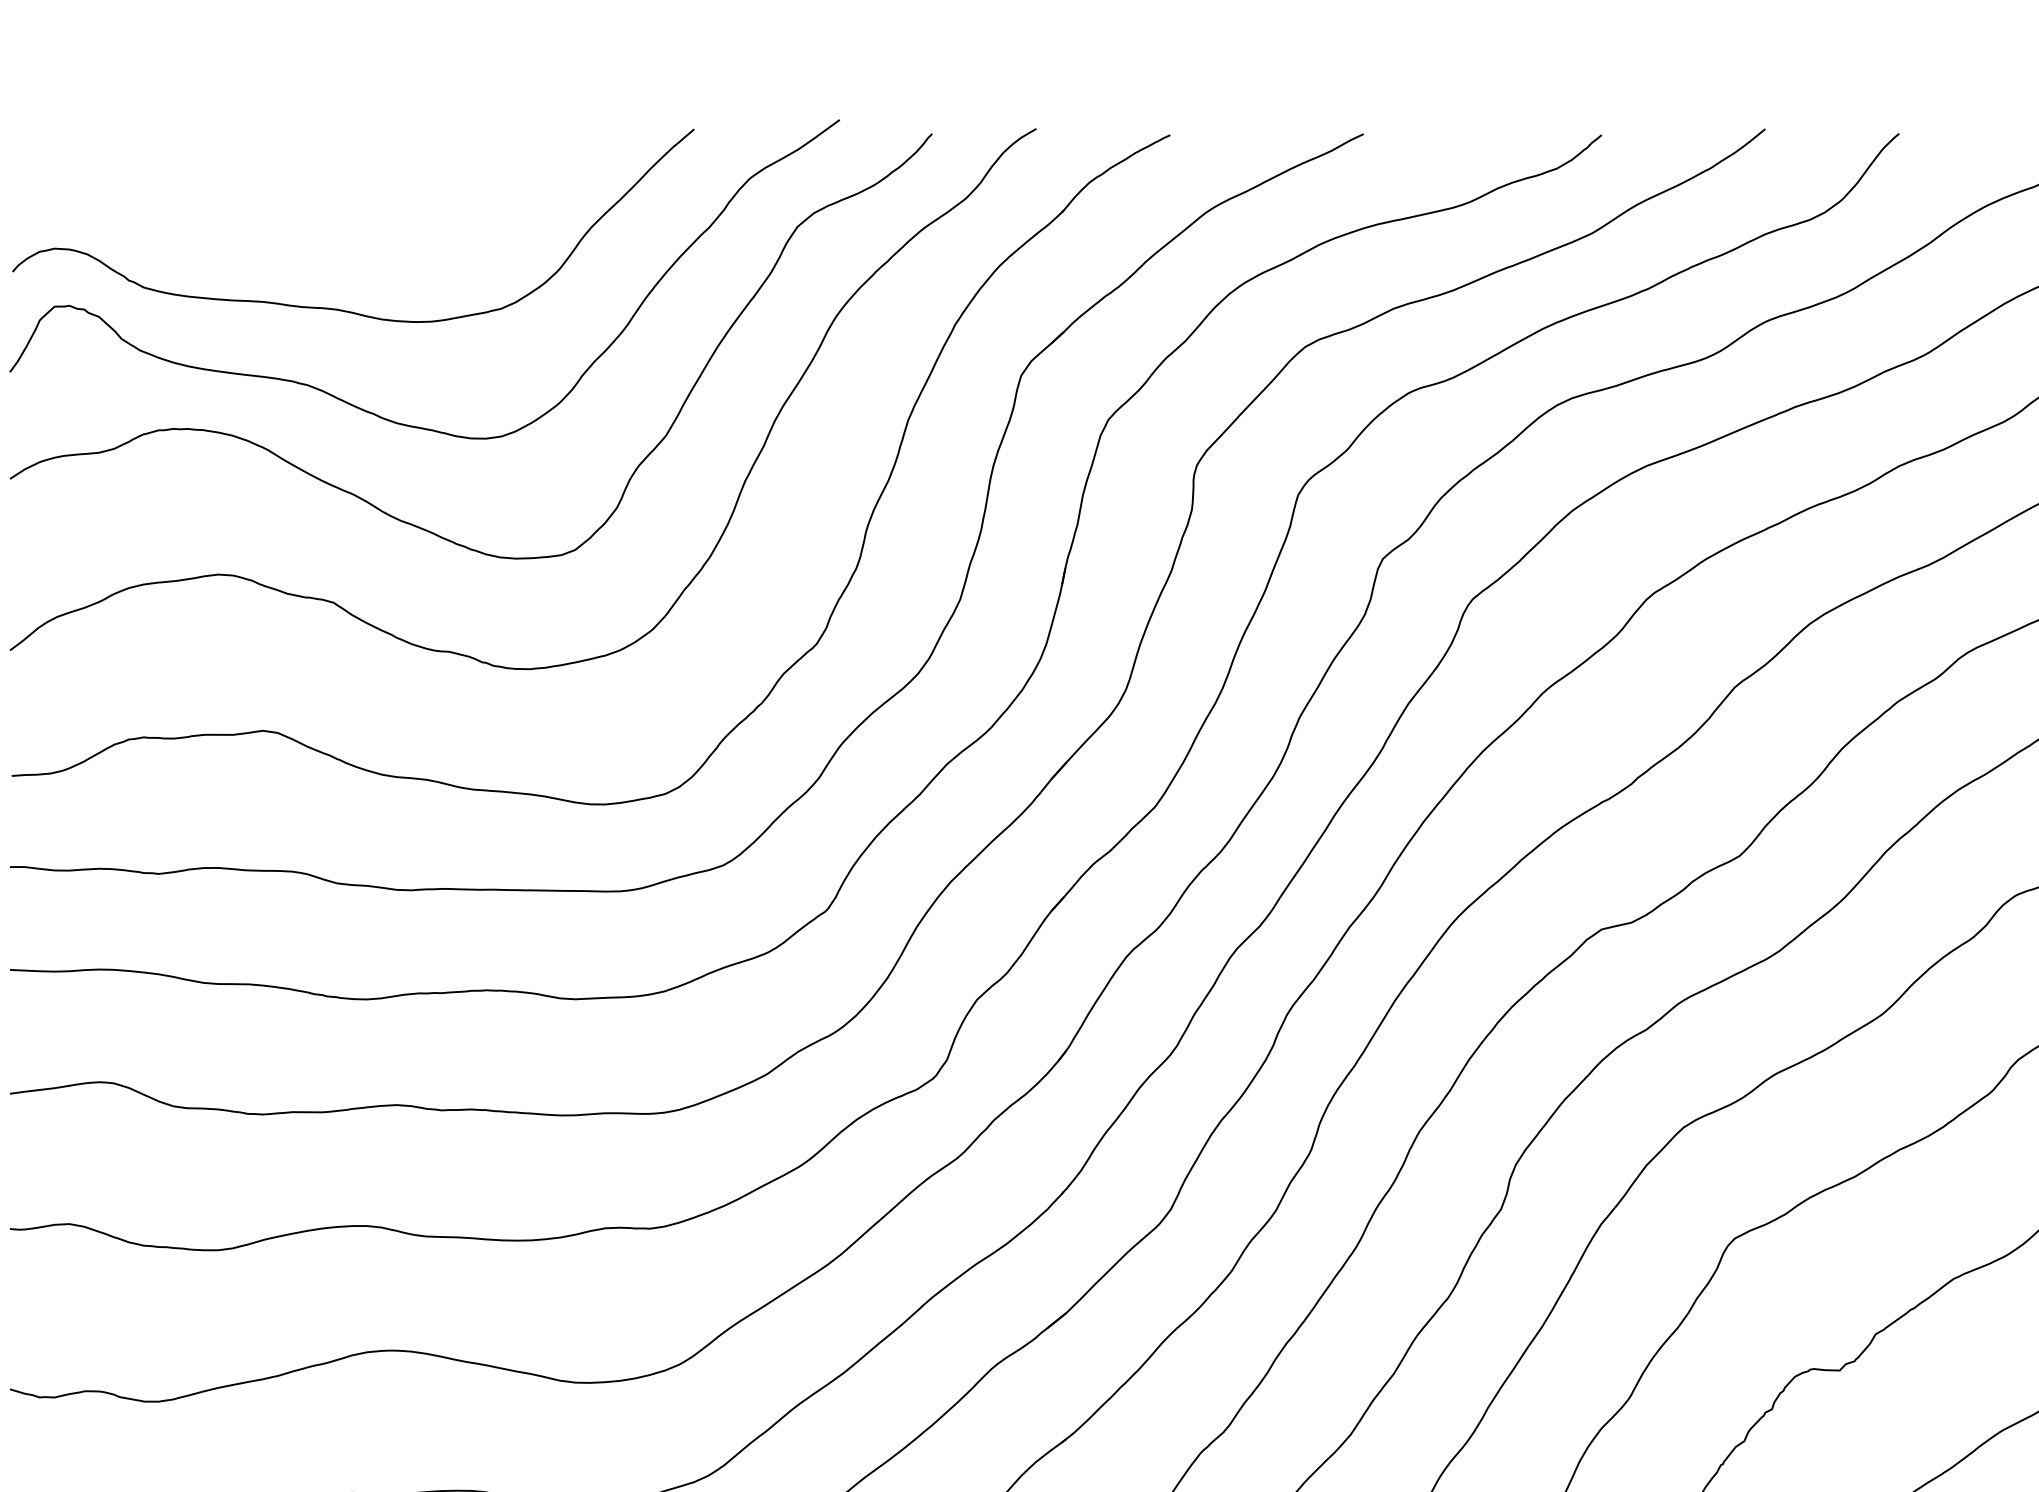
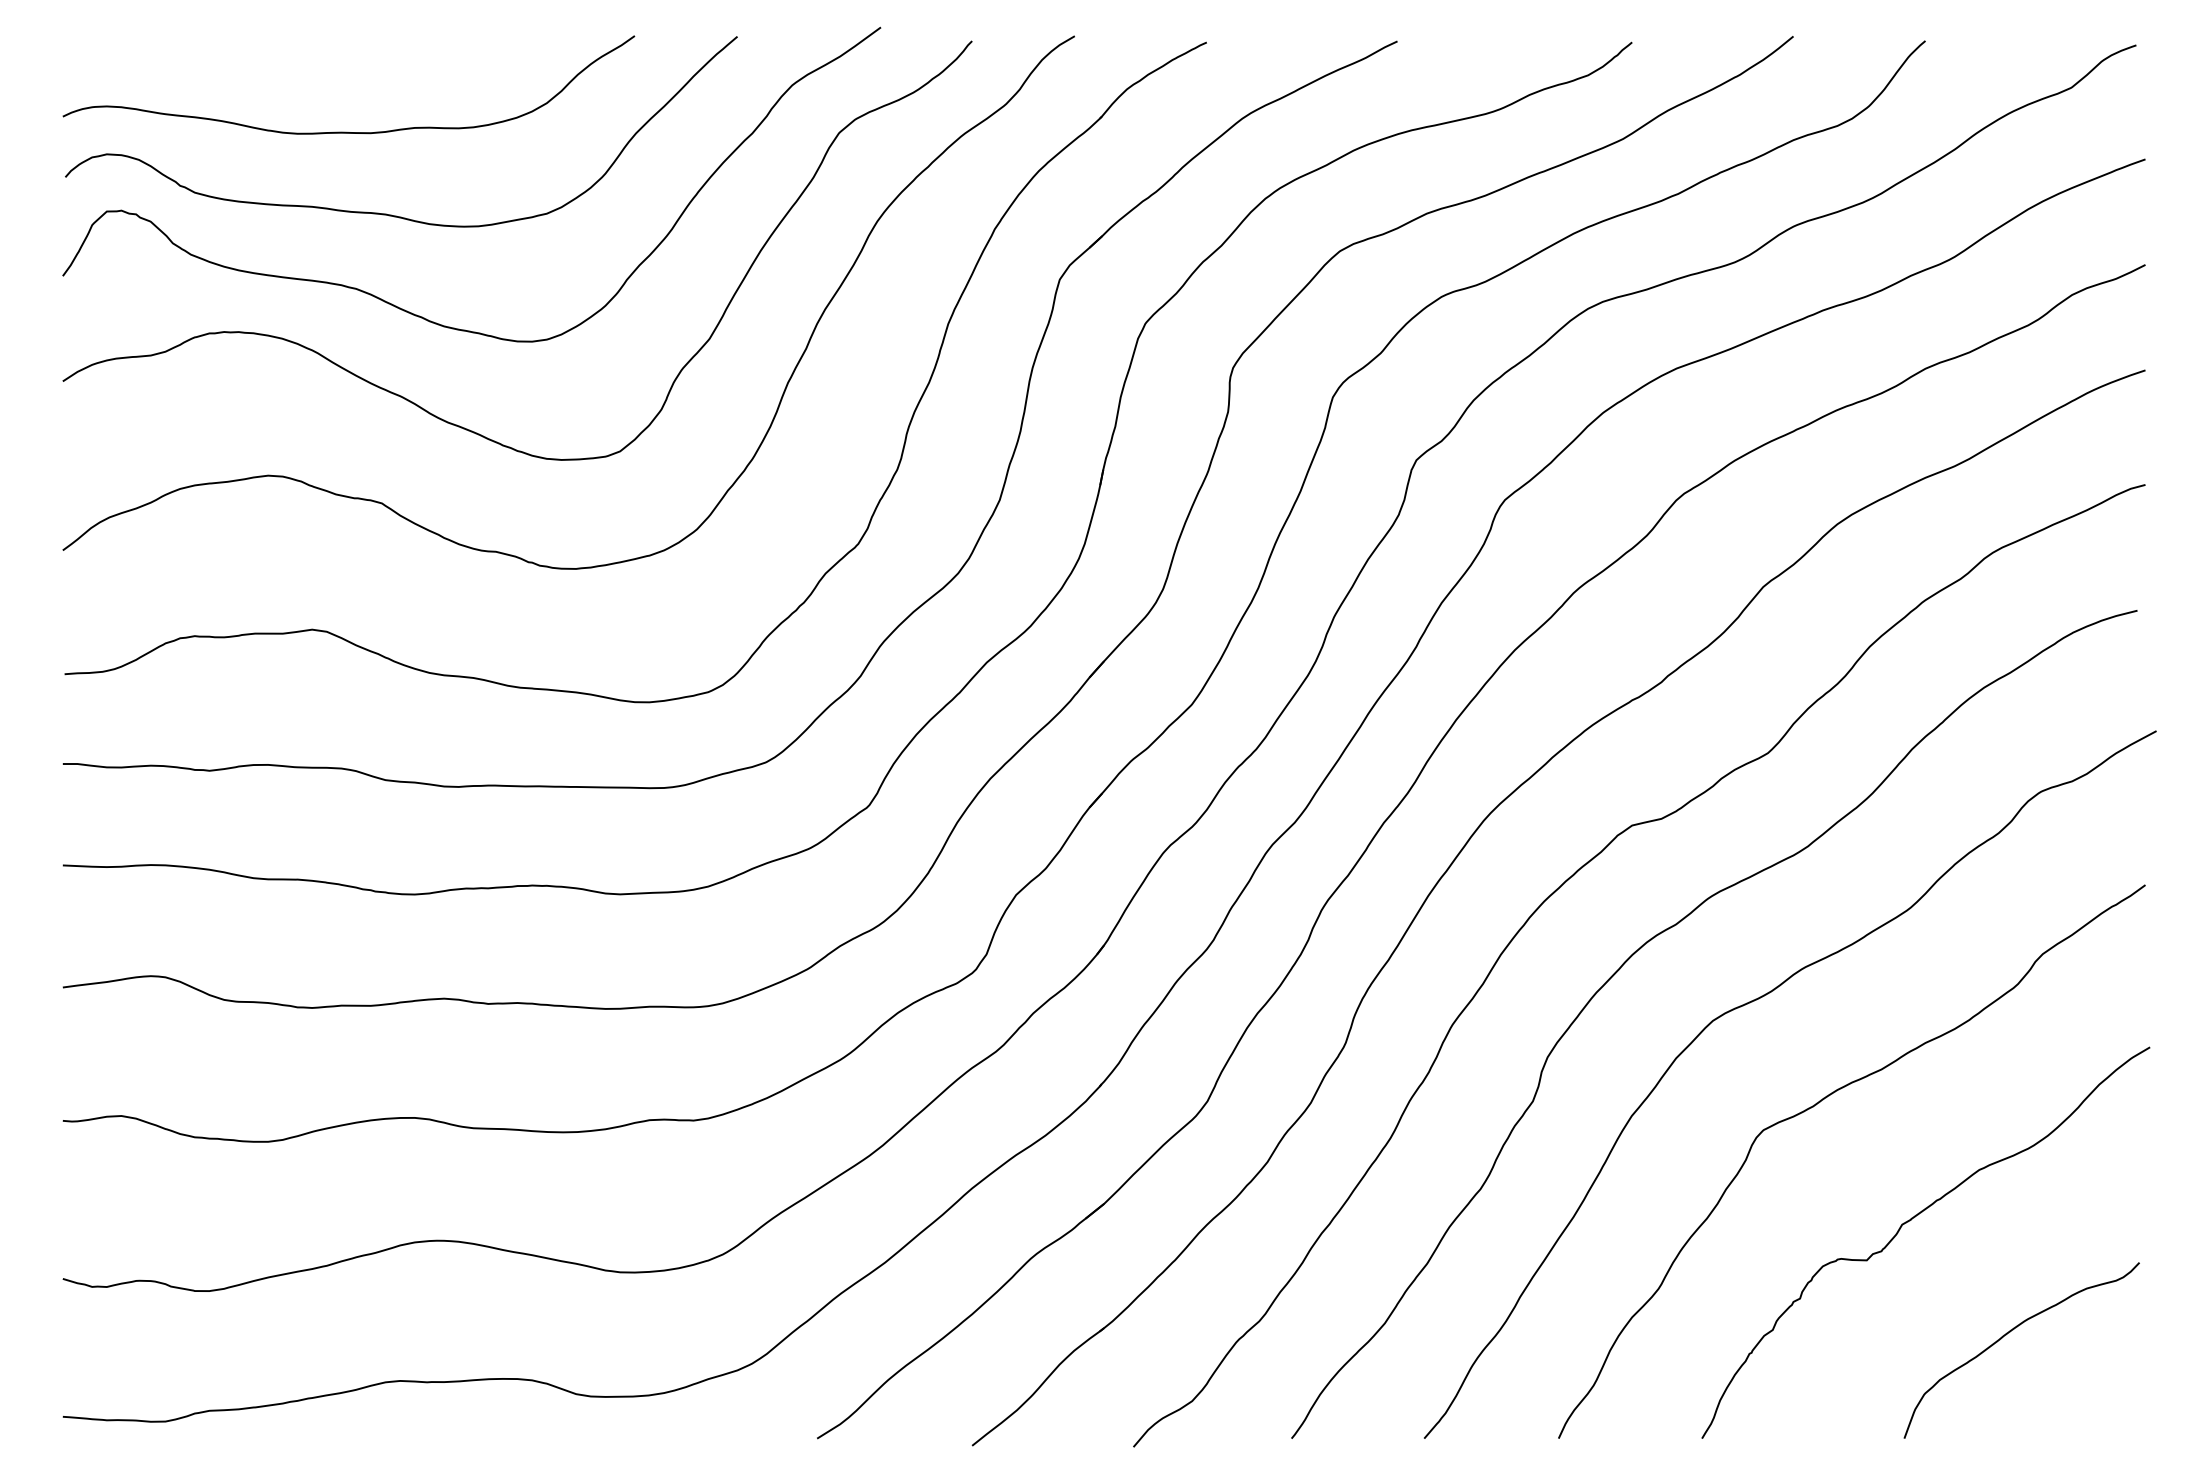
curve: (298, 225) -> (347, 131), added

